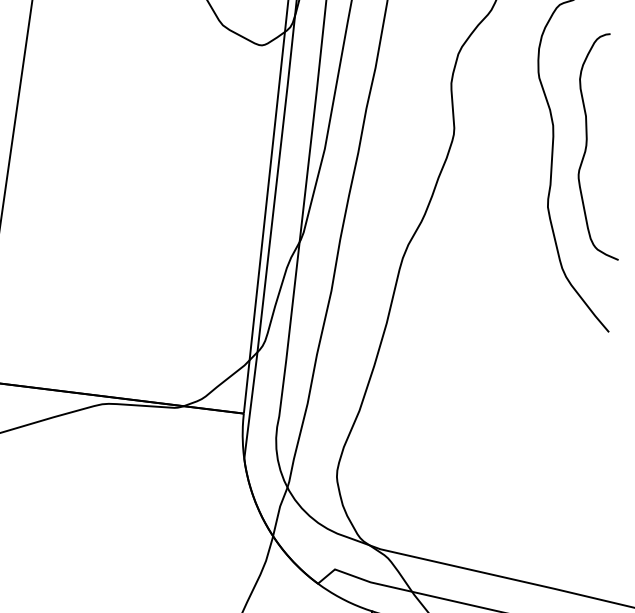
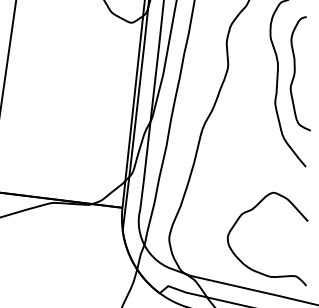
curve: (502, 418) -> (252, 210), added

